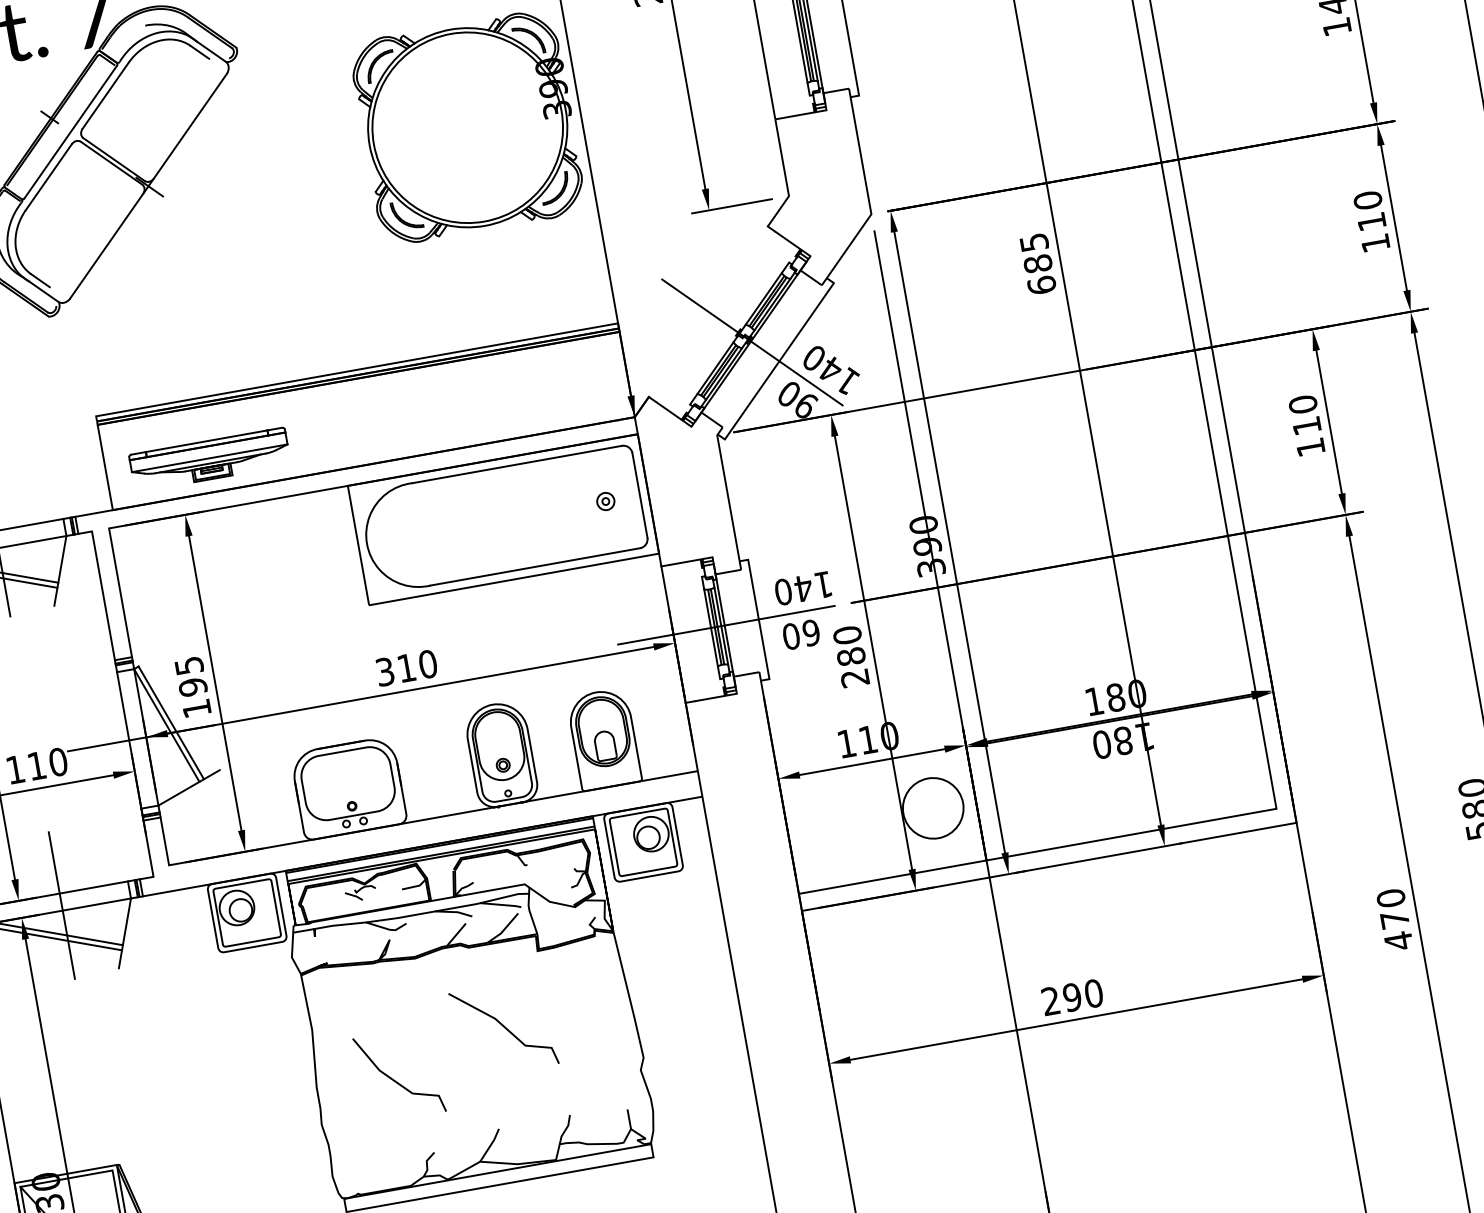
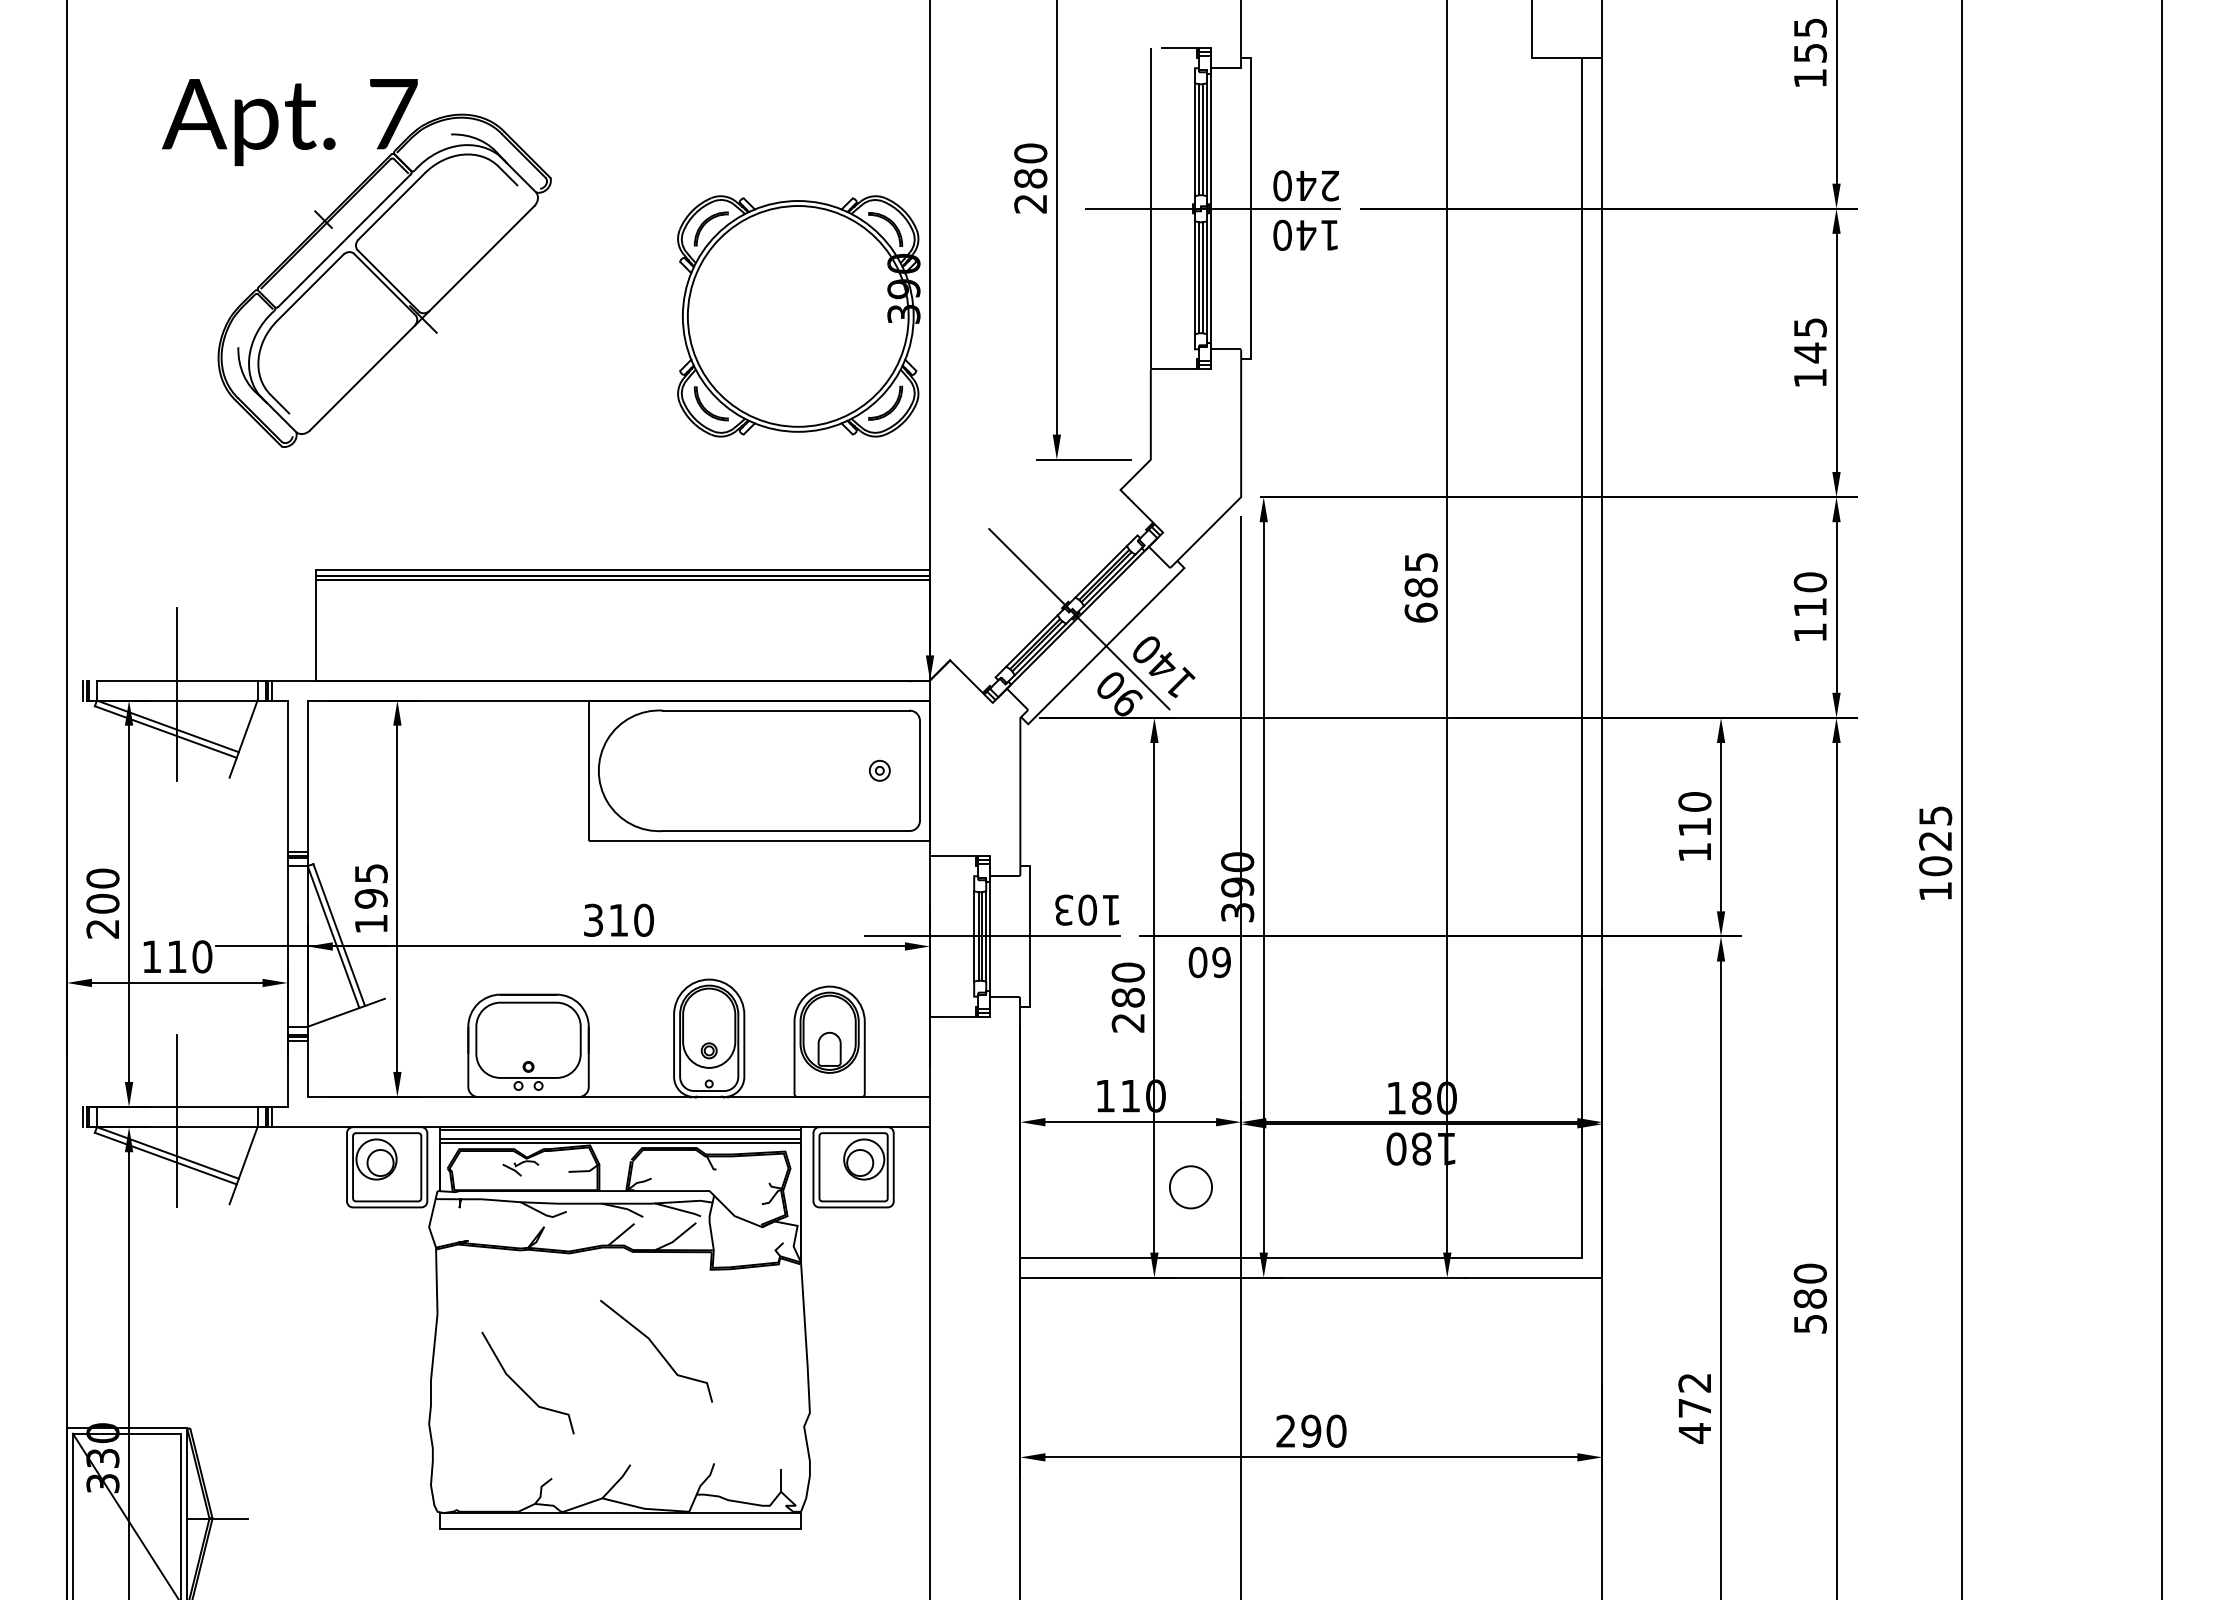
part: (209, 459) -> (436, 642), removed
text: (793, 589) -> (1075, 909), 140 -> 103
text: (801, 634) -> (1209, 962), moved
circle: (932, 808) -> (1190, 1187), size x0.6
text: (1390, 897) -> (1694, 1382), 470 -> 472

